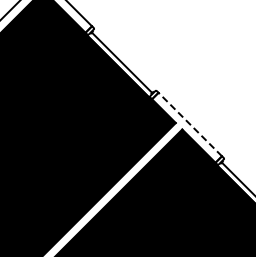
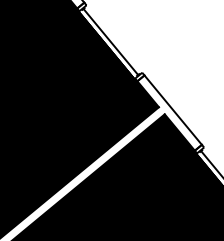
line: (190, 124) -> (173, 110), dashed -> solid

